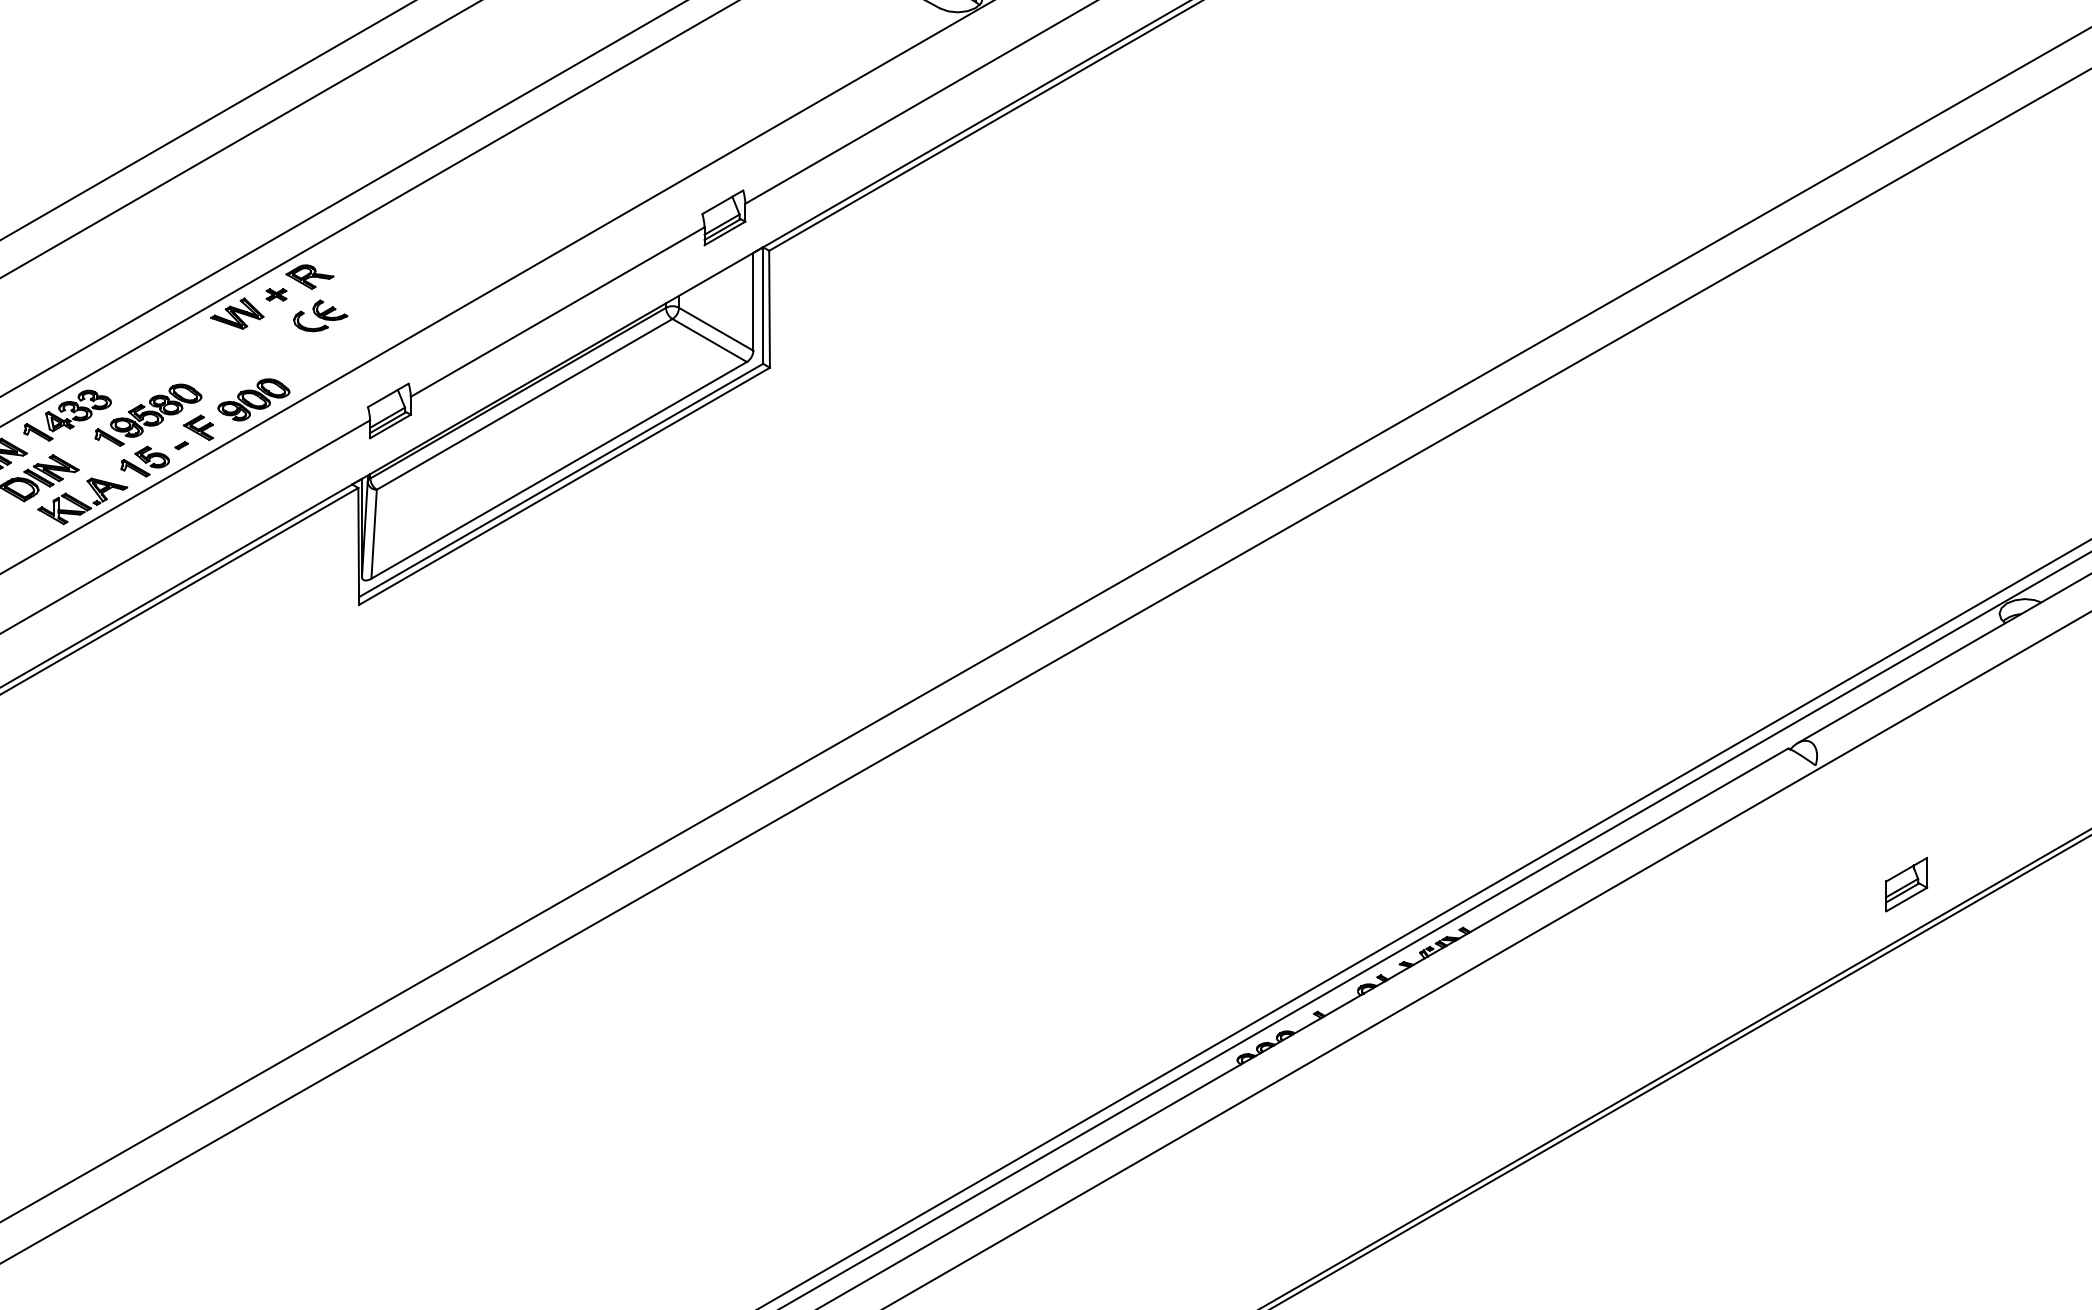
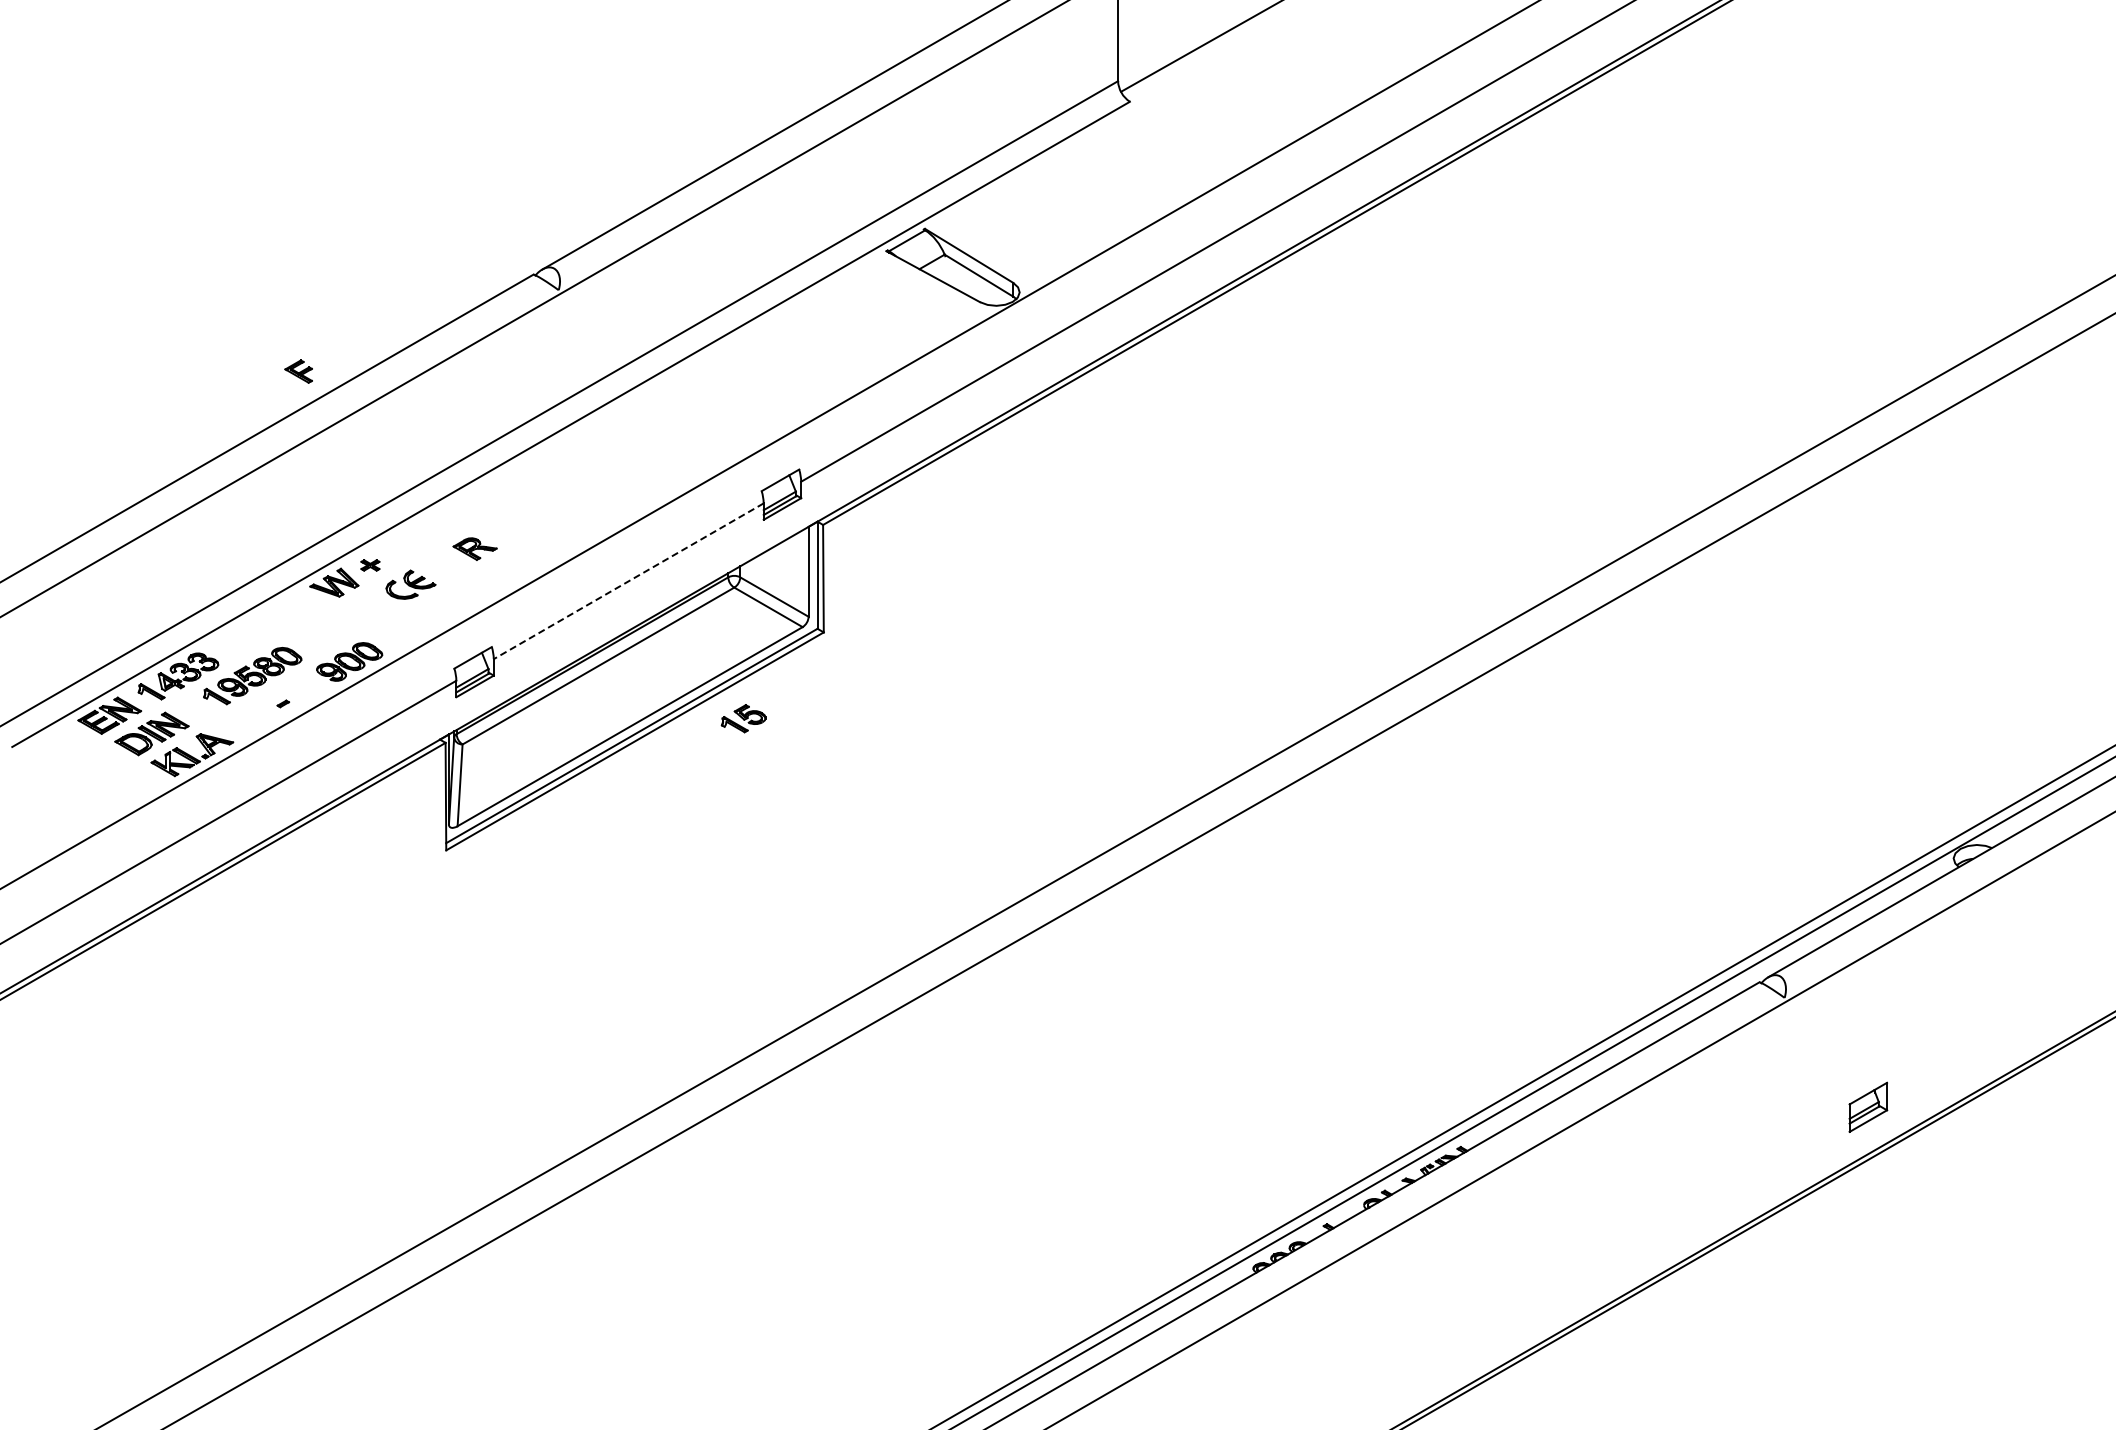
part: (309, 276) -> (474, 548), moved
line: (557, 312) -> (628, 581), solid -> dashed
part: (198, 427) -> (298, 371), moved
part: (144, 461) -> (743, 718), moved

